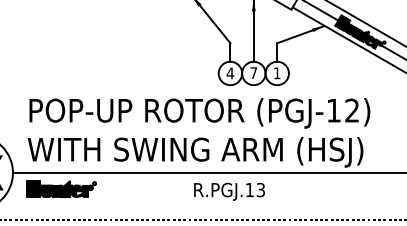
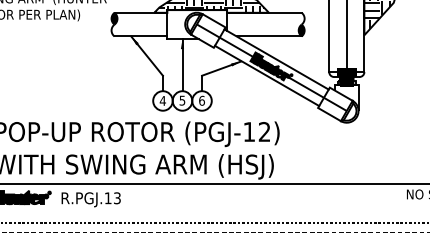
text: (253, 72) -> (182, 100), 7 -> 5
text: (276, 72) -> (201, 100), 1 -> 6
text: (228, 191) -> (90, 199), moved

